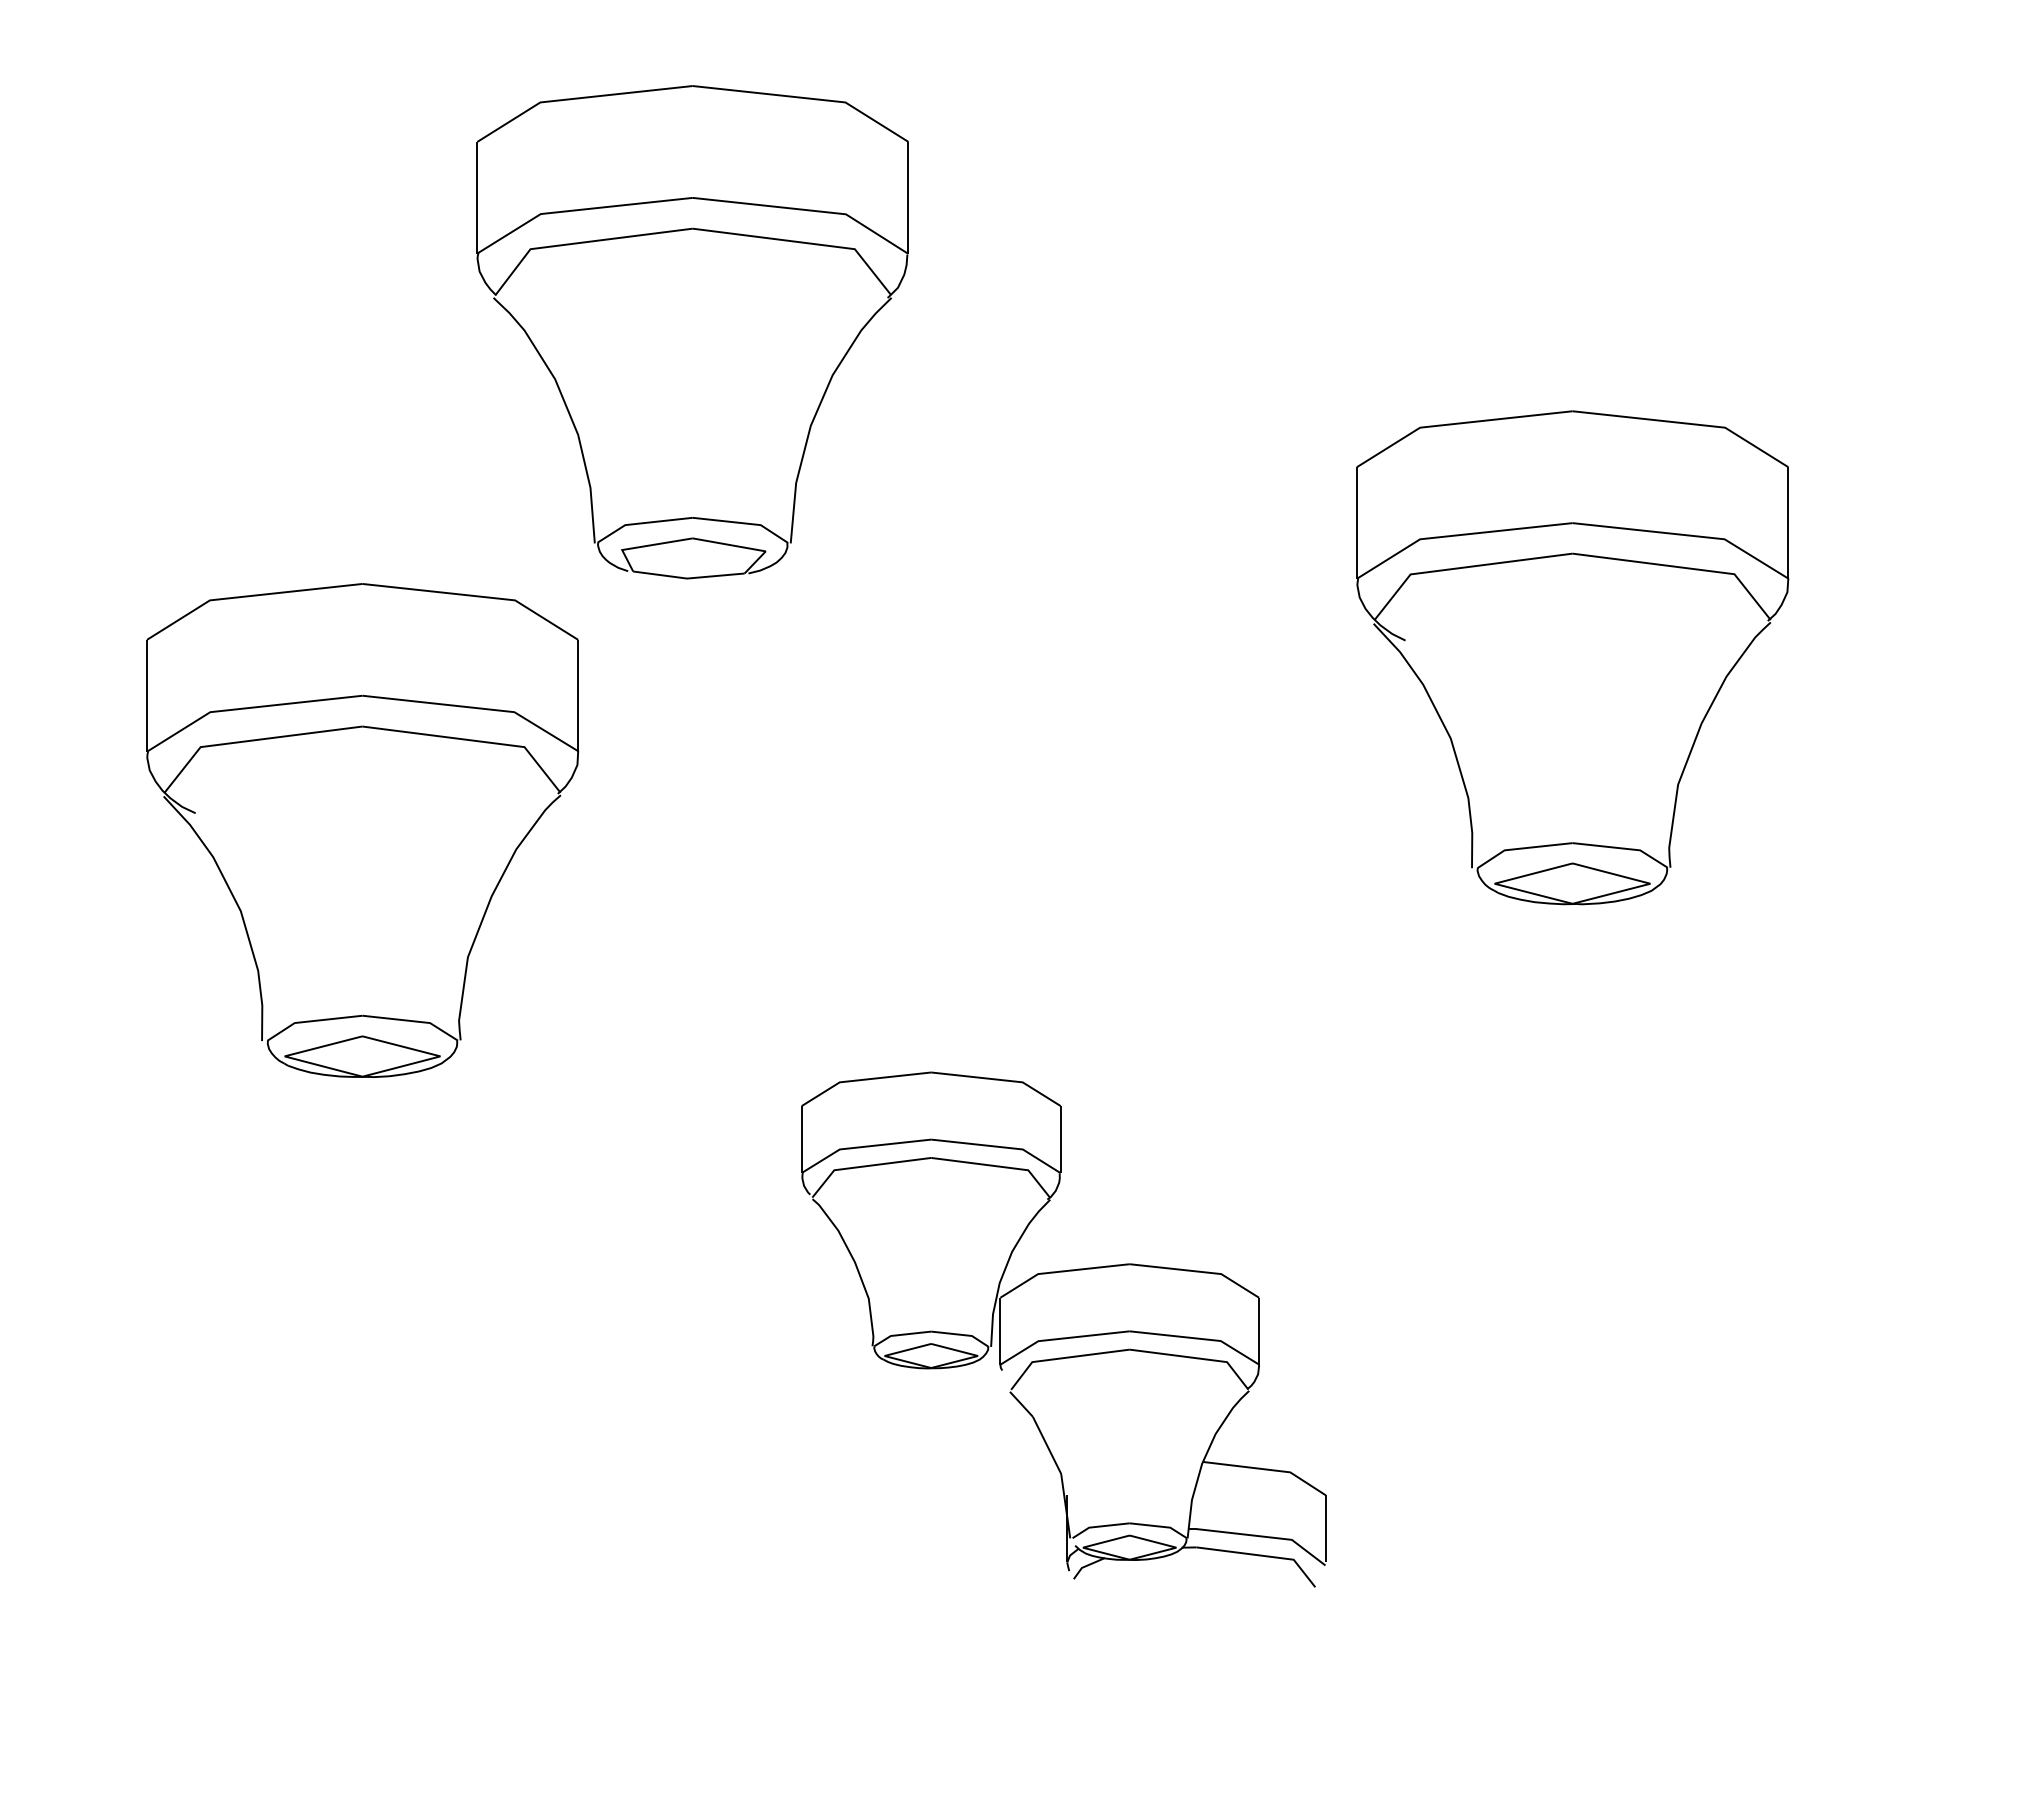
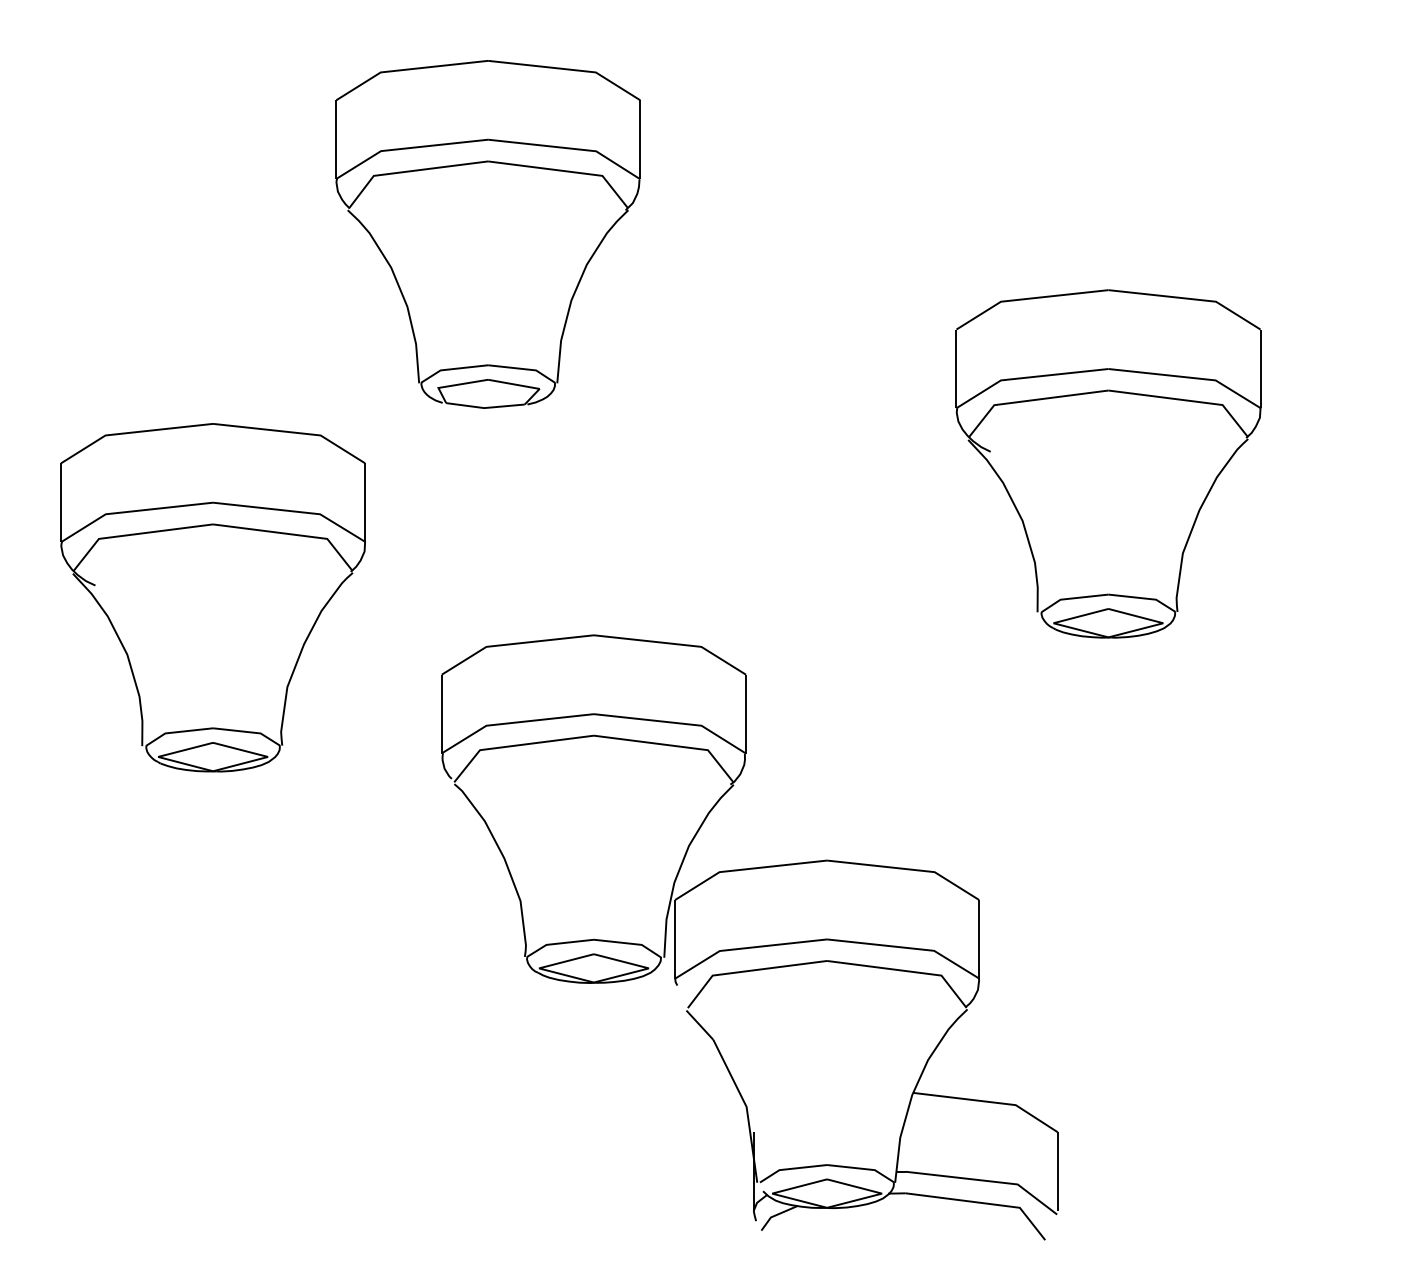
part: (349, 729) -> (203, 526), moved
part: (1063, 1329) -> (749, 937), size x1.67

